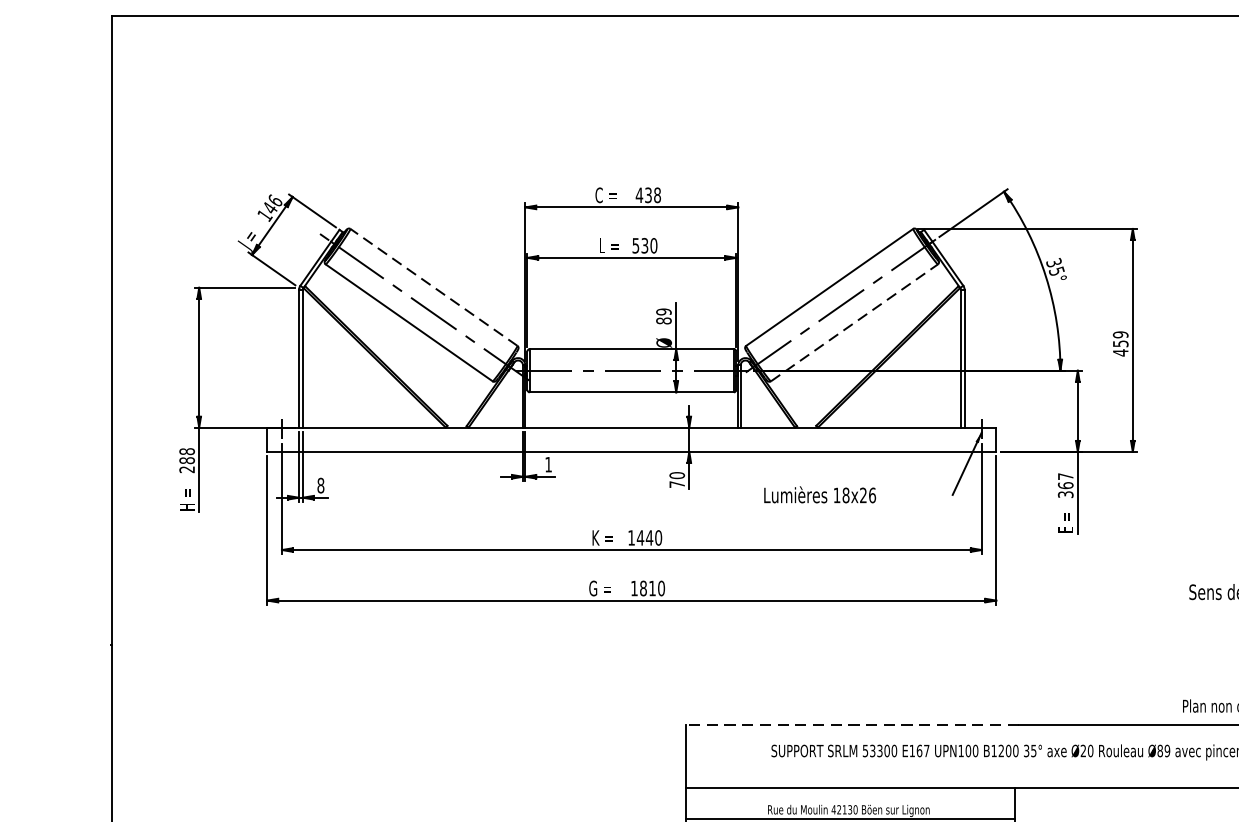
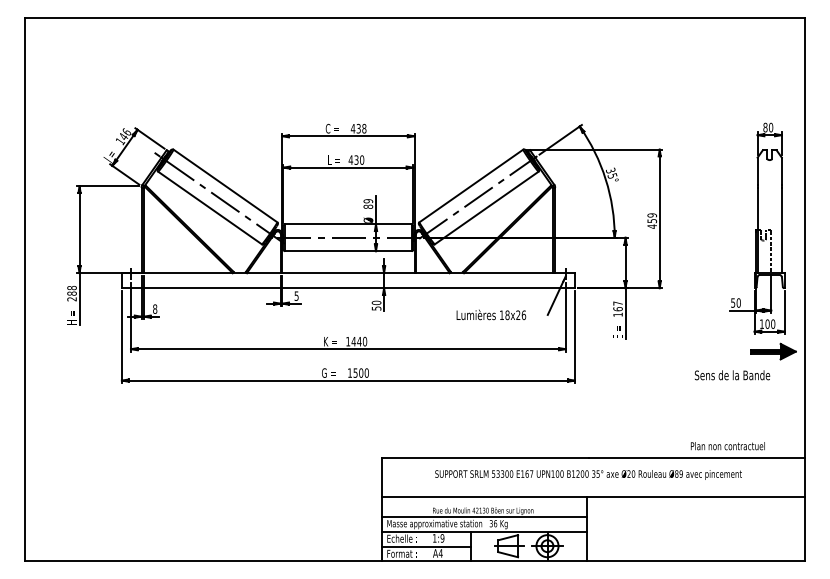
text: (635, 244) -> (350, 159), 530 -> 430
line: (434, 286) -> (225, 185), dashed -> solid
line: (855, 322) -> (487, 207), dashed -> solid
text: (548, 463) -> (296, 295), 1 -> 5
text: (677, 484) -> (376, 308), 70 -> 50
text: (820, 494) -> (491, 314), moved
text: (1064, 494) -> (617, 314), 367 -> 167
text: (648, 587) -> (358, 372), 1810 -> 1500
line: (852, 725) -> (485, 458), dashed -> solid

